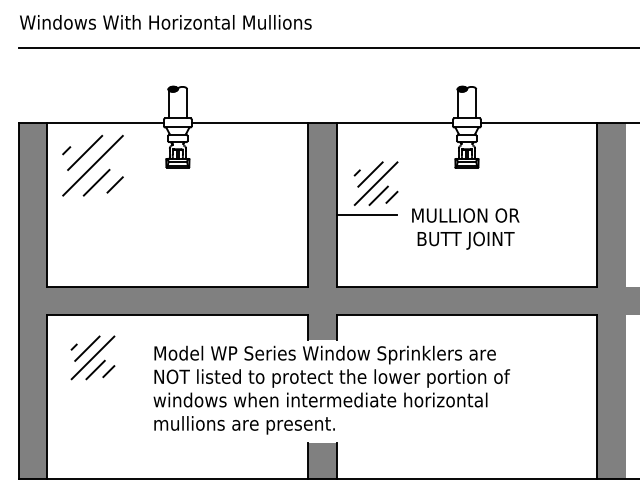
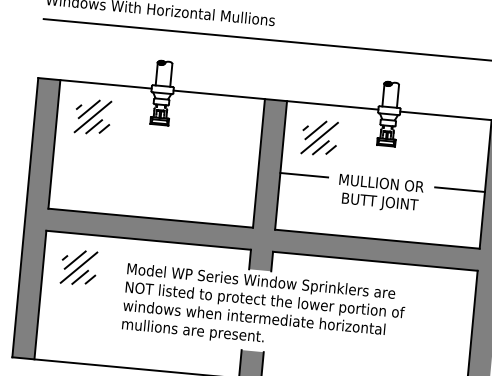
part: (92, 165) -> (92, 116), size x0.71
part: (375, 183) -> (319, 137), moved
line: (565, 214) -> (459, 189), added

